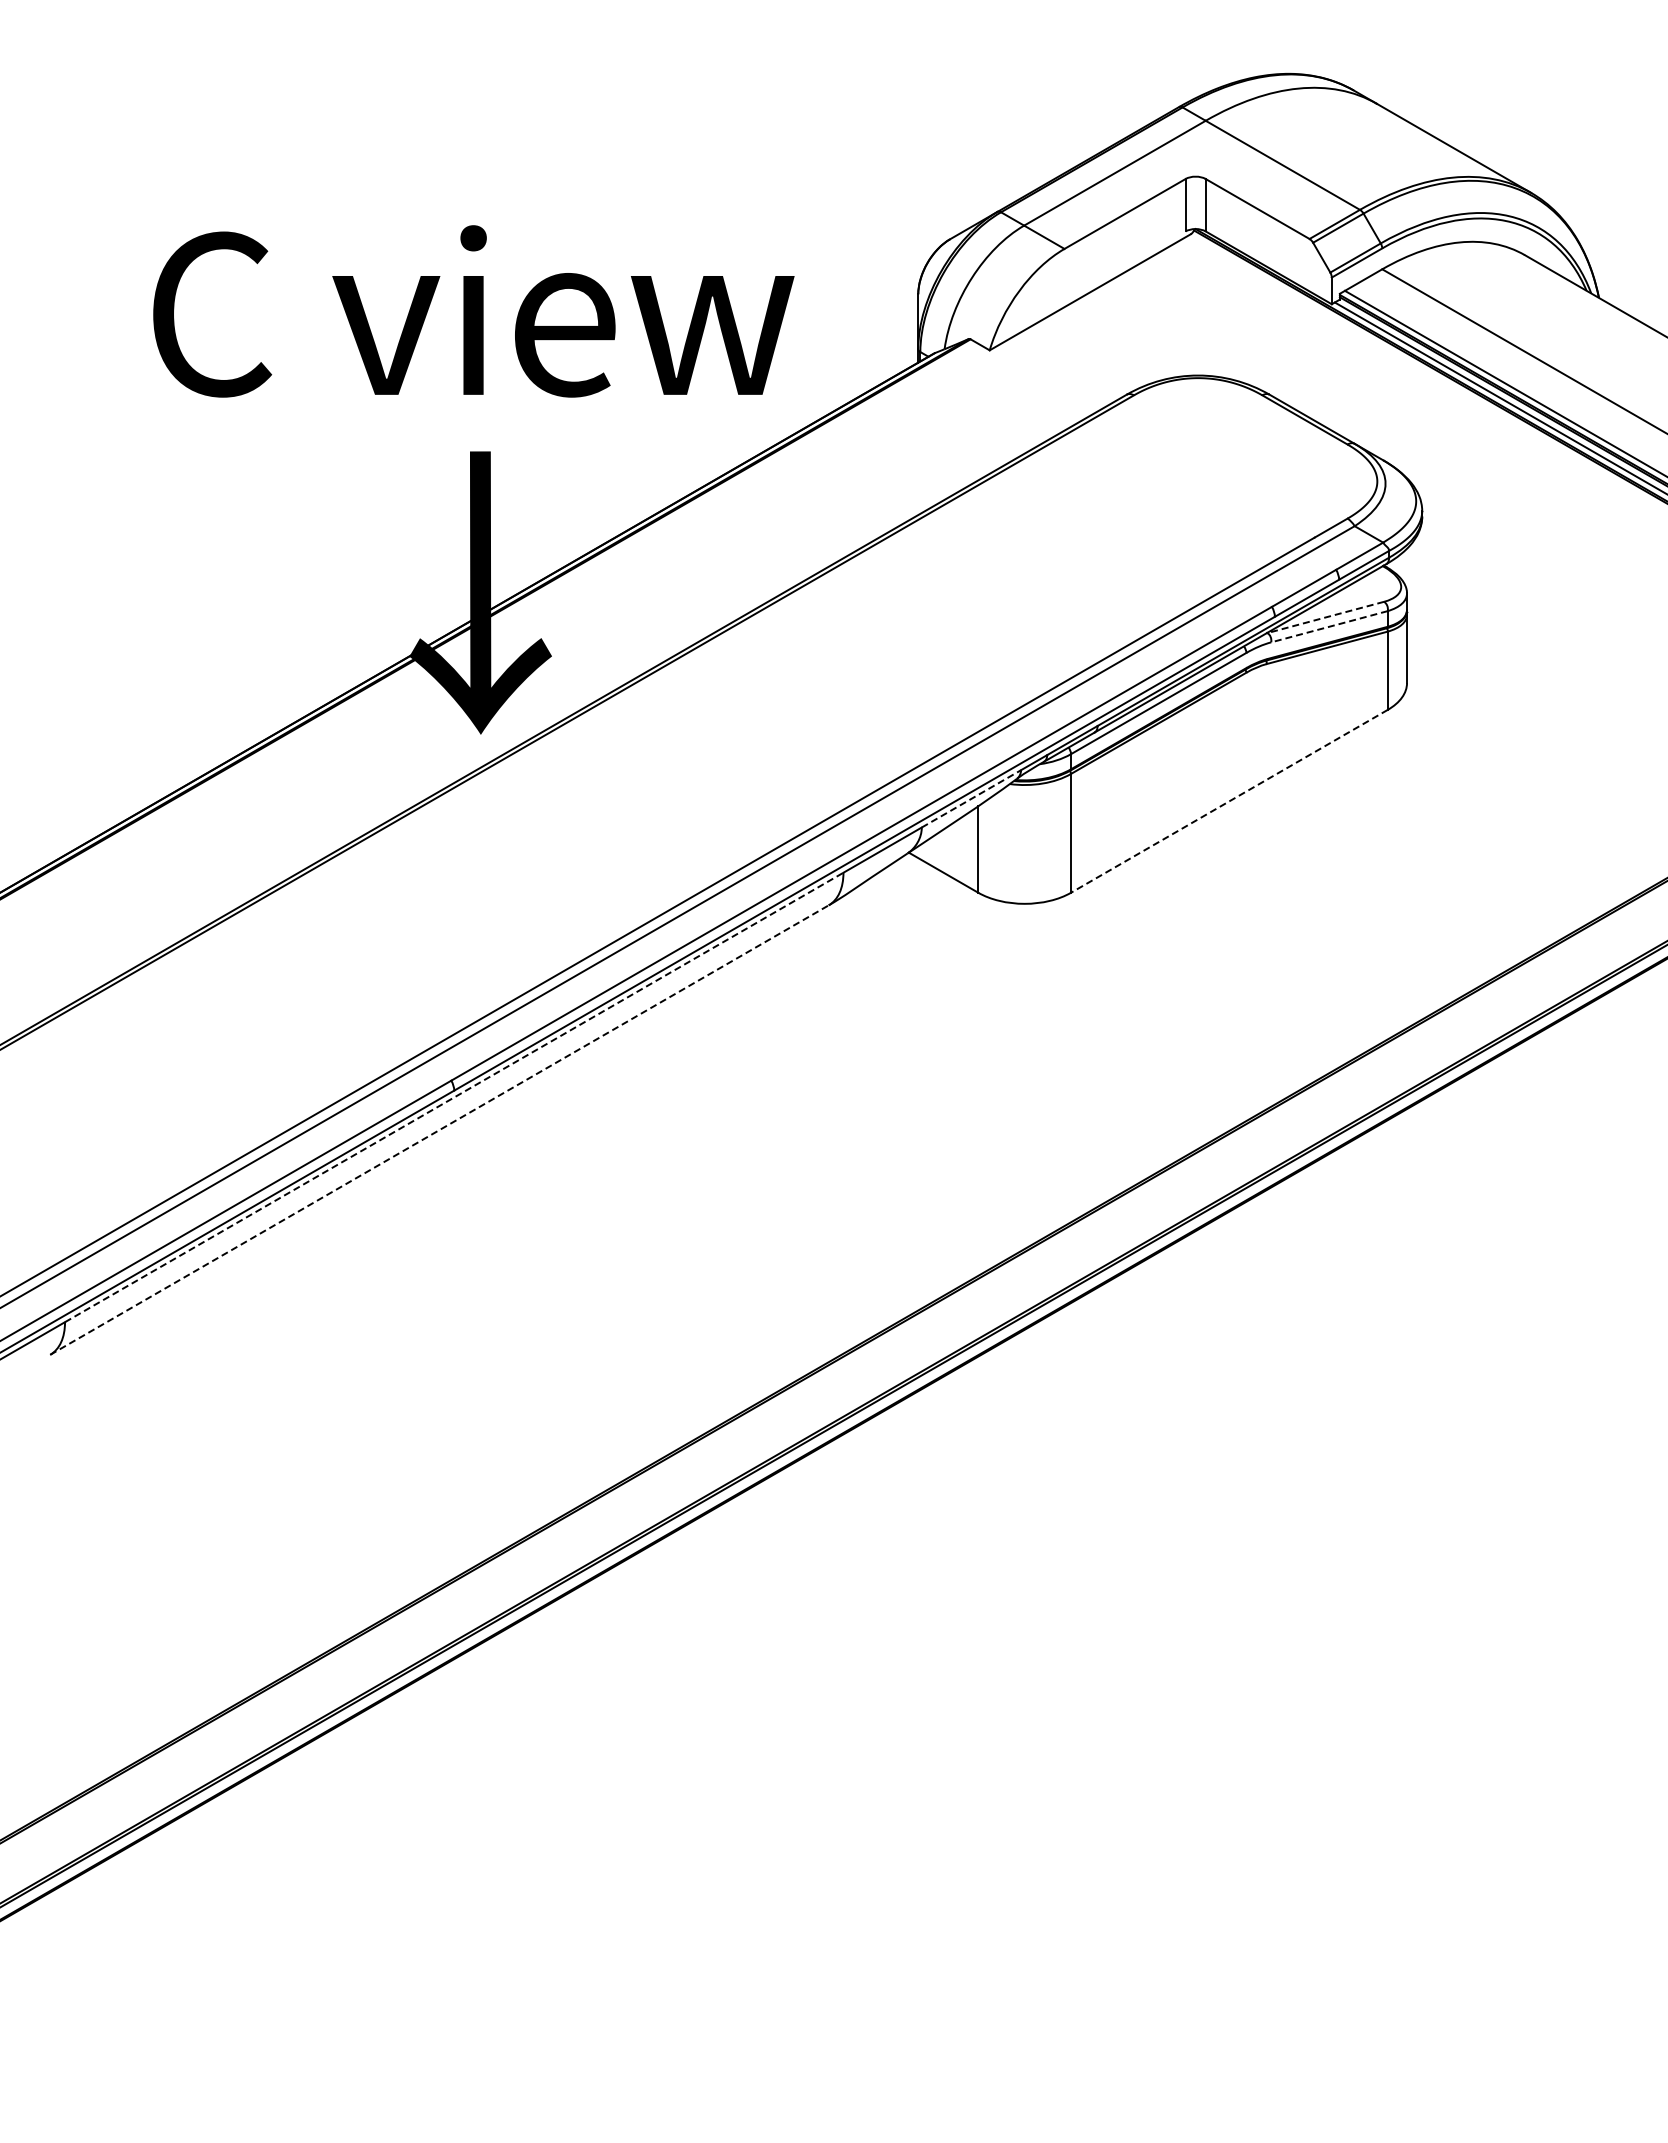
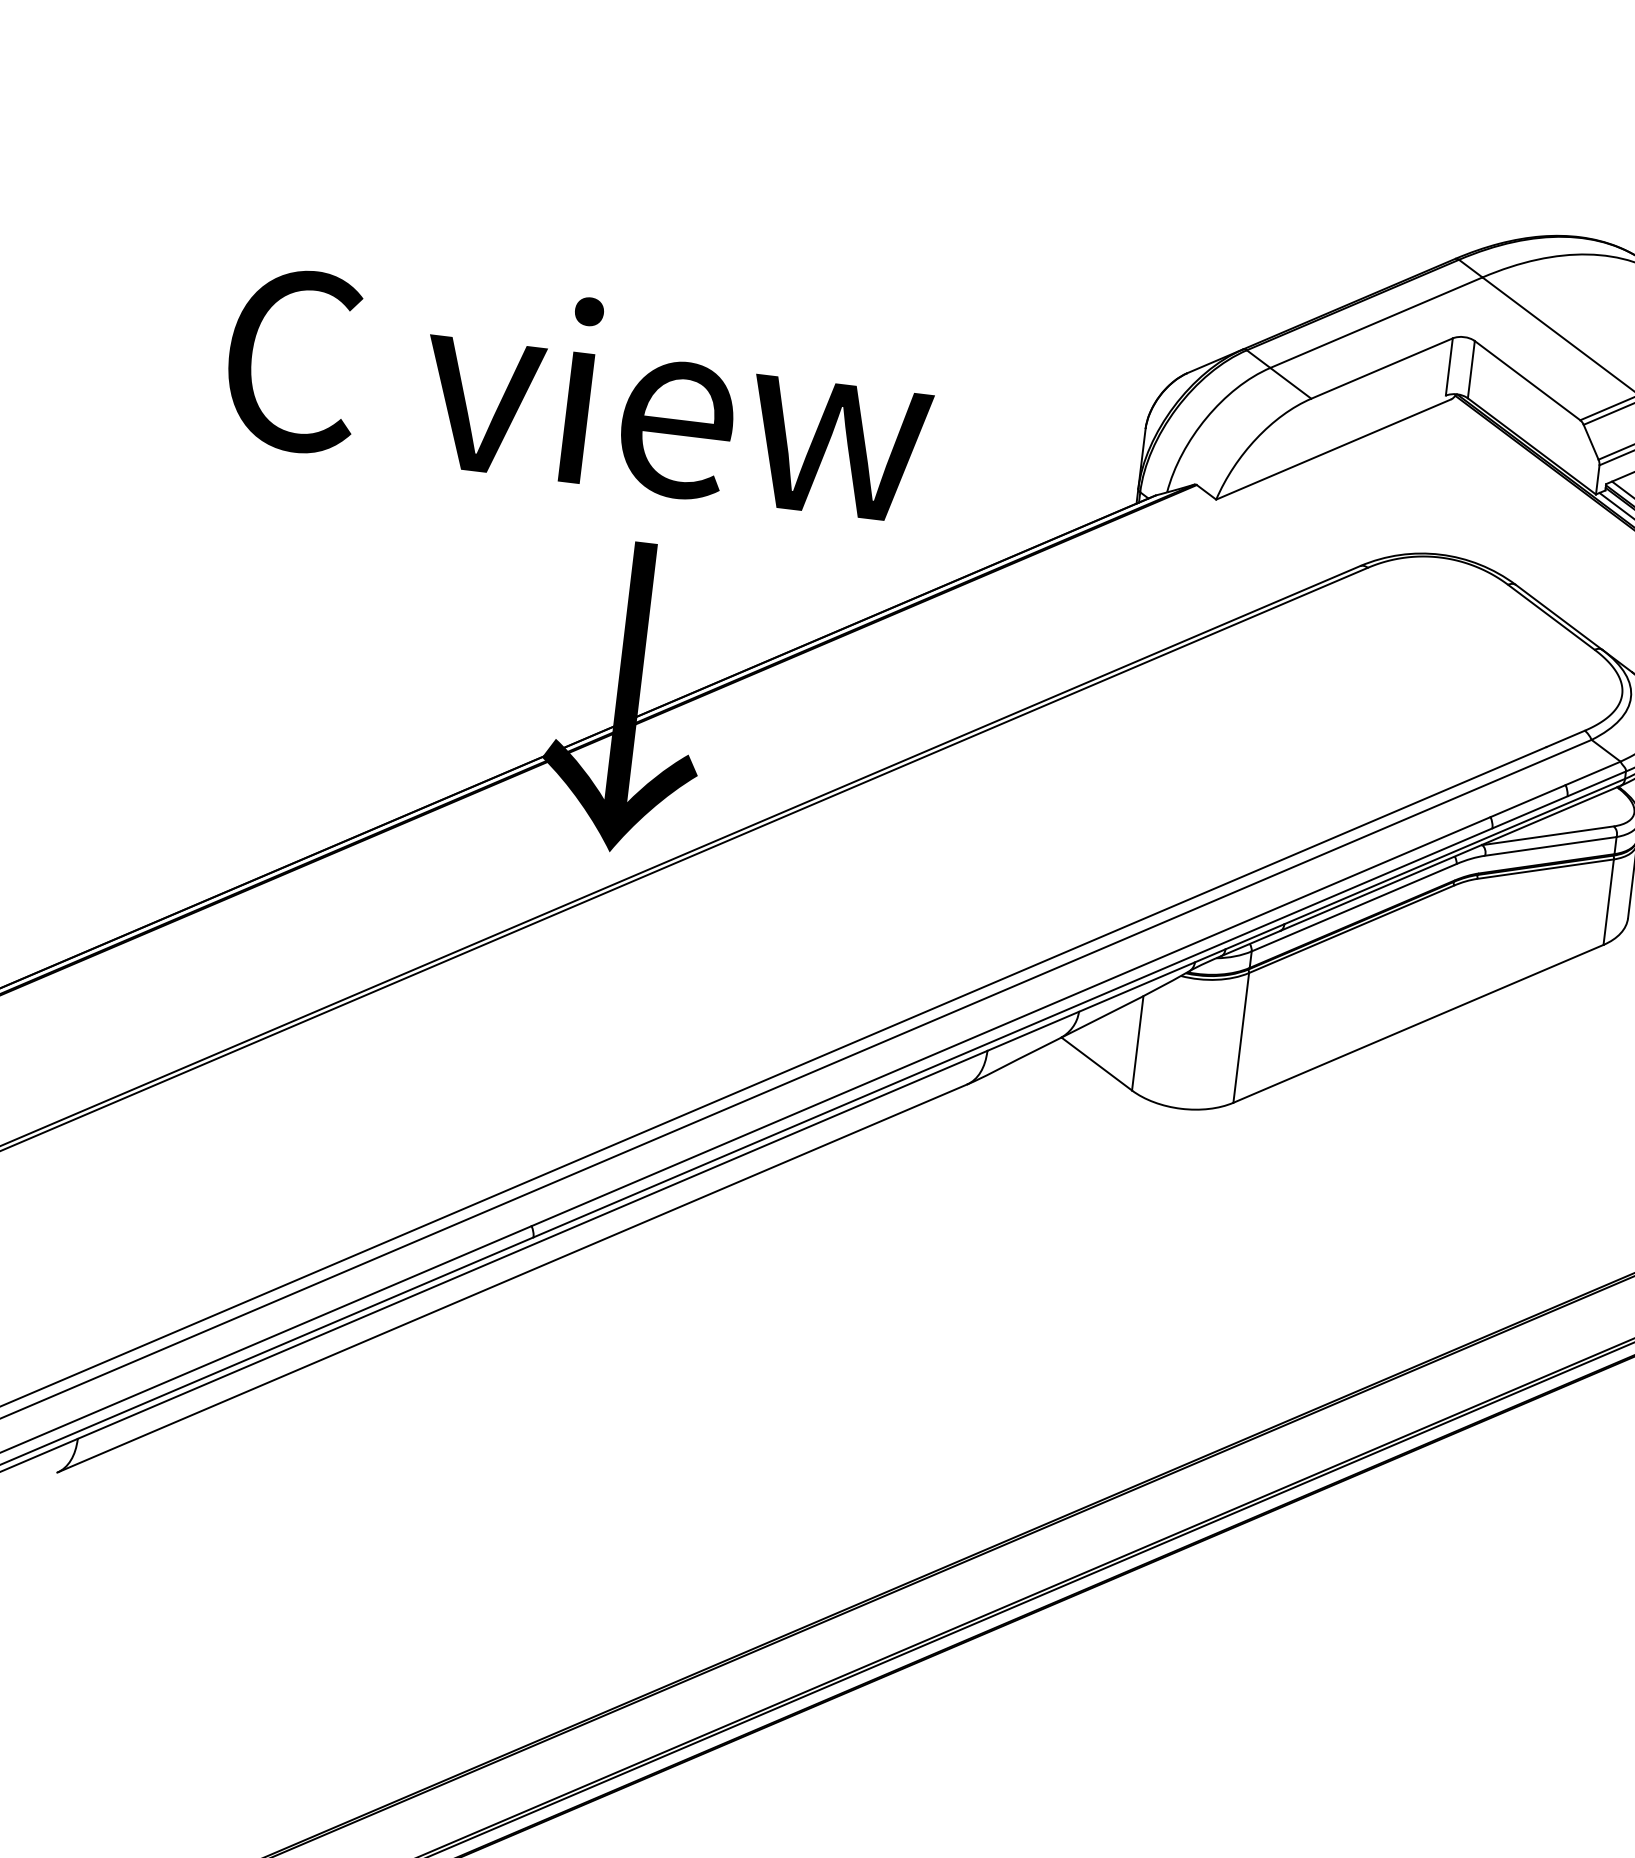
text: (473, 311) -> (579, 391), moved
line: (1325, 617) -> (1547, 835), dashed -> solid
line: (1329, 626) -> (1550, 846), dashed -> solid
line: (971, 798) -> (1137, 986), dashed -> solid
line: (1229, 801) -> (1418, 1024), dashed -> solid
line: (454, 1097) -> (532, 1244), dashed -> solid
line: (439, 1129) -> (512, 1277), dashed -> solid

